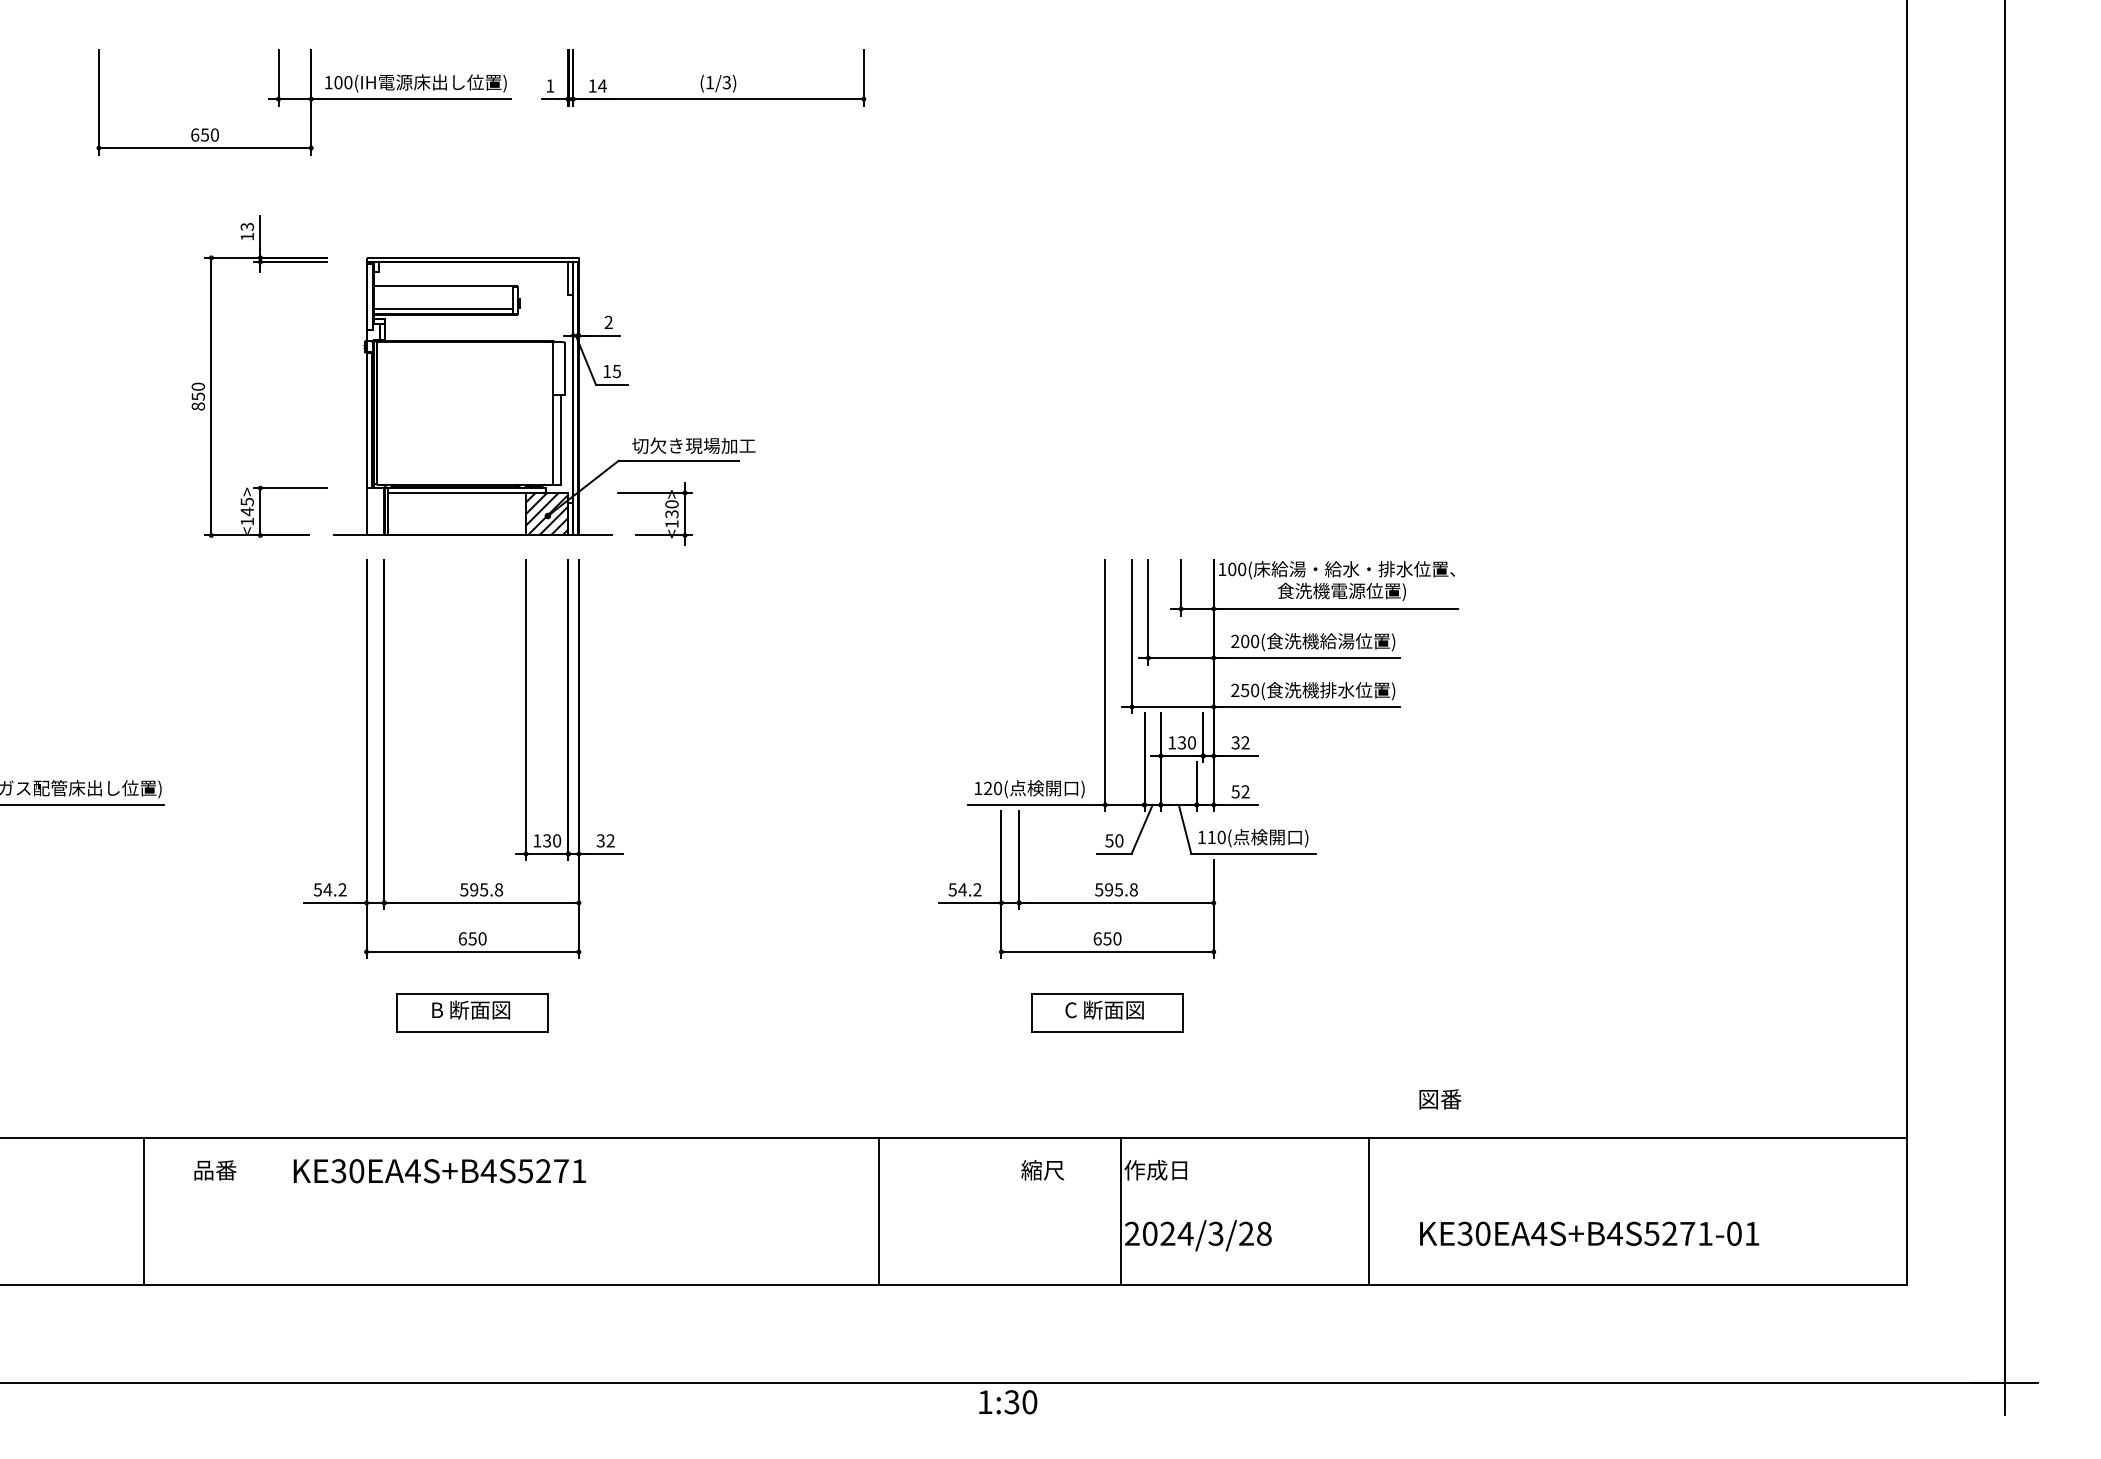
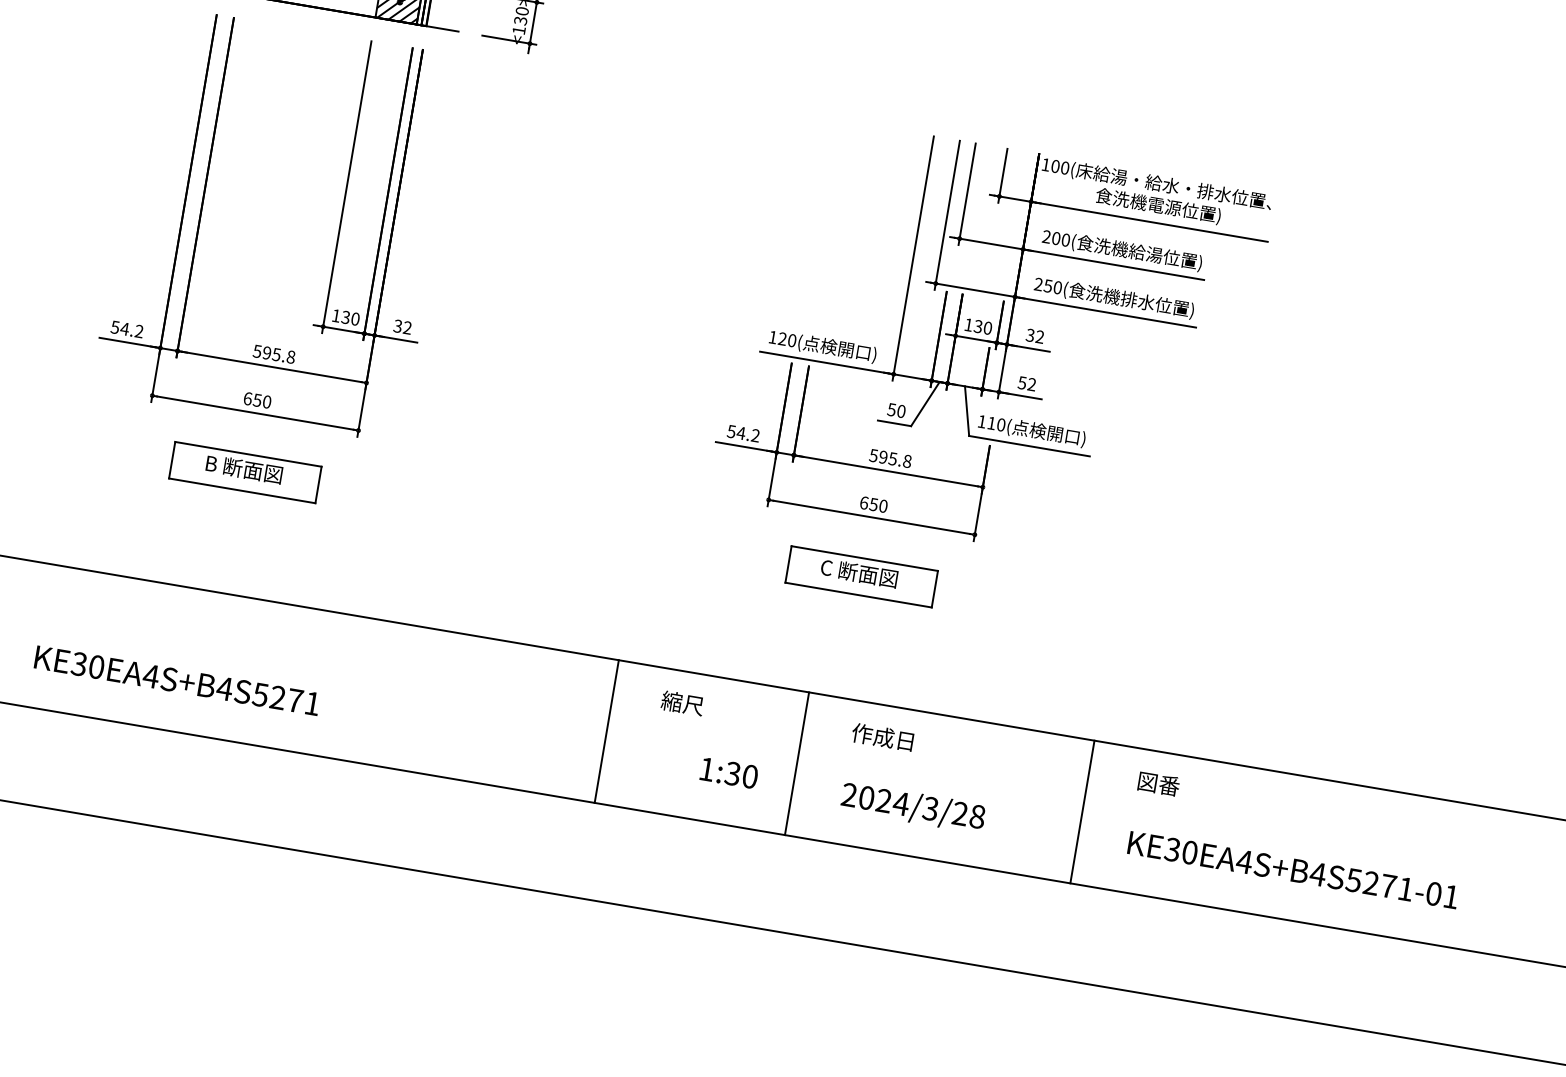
text: (1440, 1099) -> (1159, 784), moved
text: (1042, 1170) -> (682, 703), moved
text: (439, 1171) -> (176, 680), moved
line: (1120, 1210) -> (797, 762), moved
text: (1008, 1402) -> (729, 773), moved

